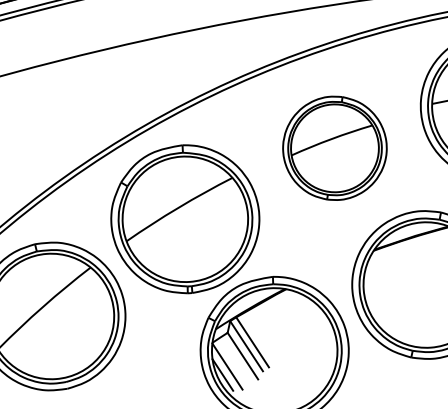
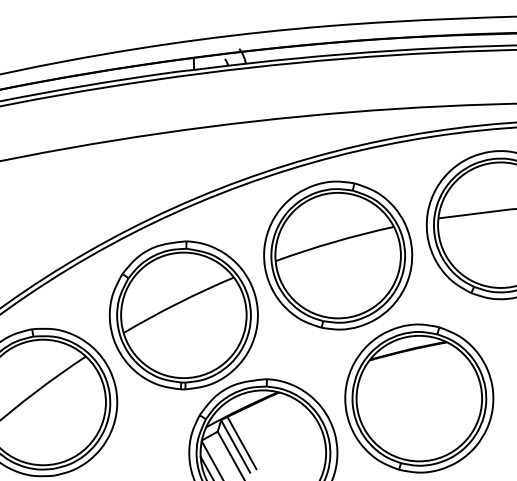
part: (335, 148) -> (338, 255), size x1.43

